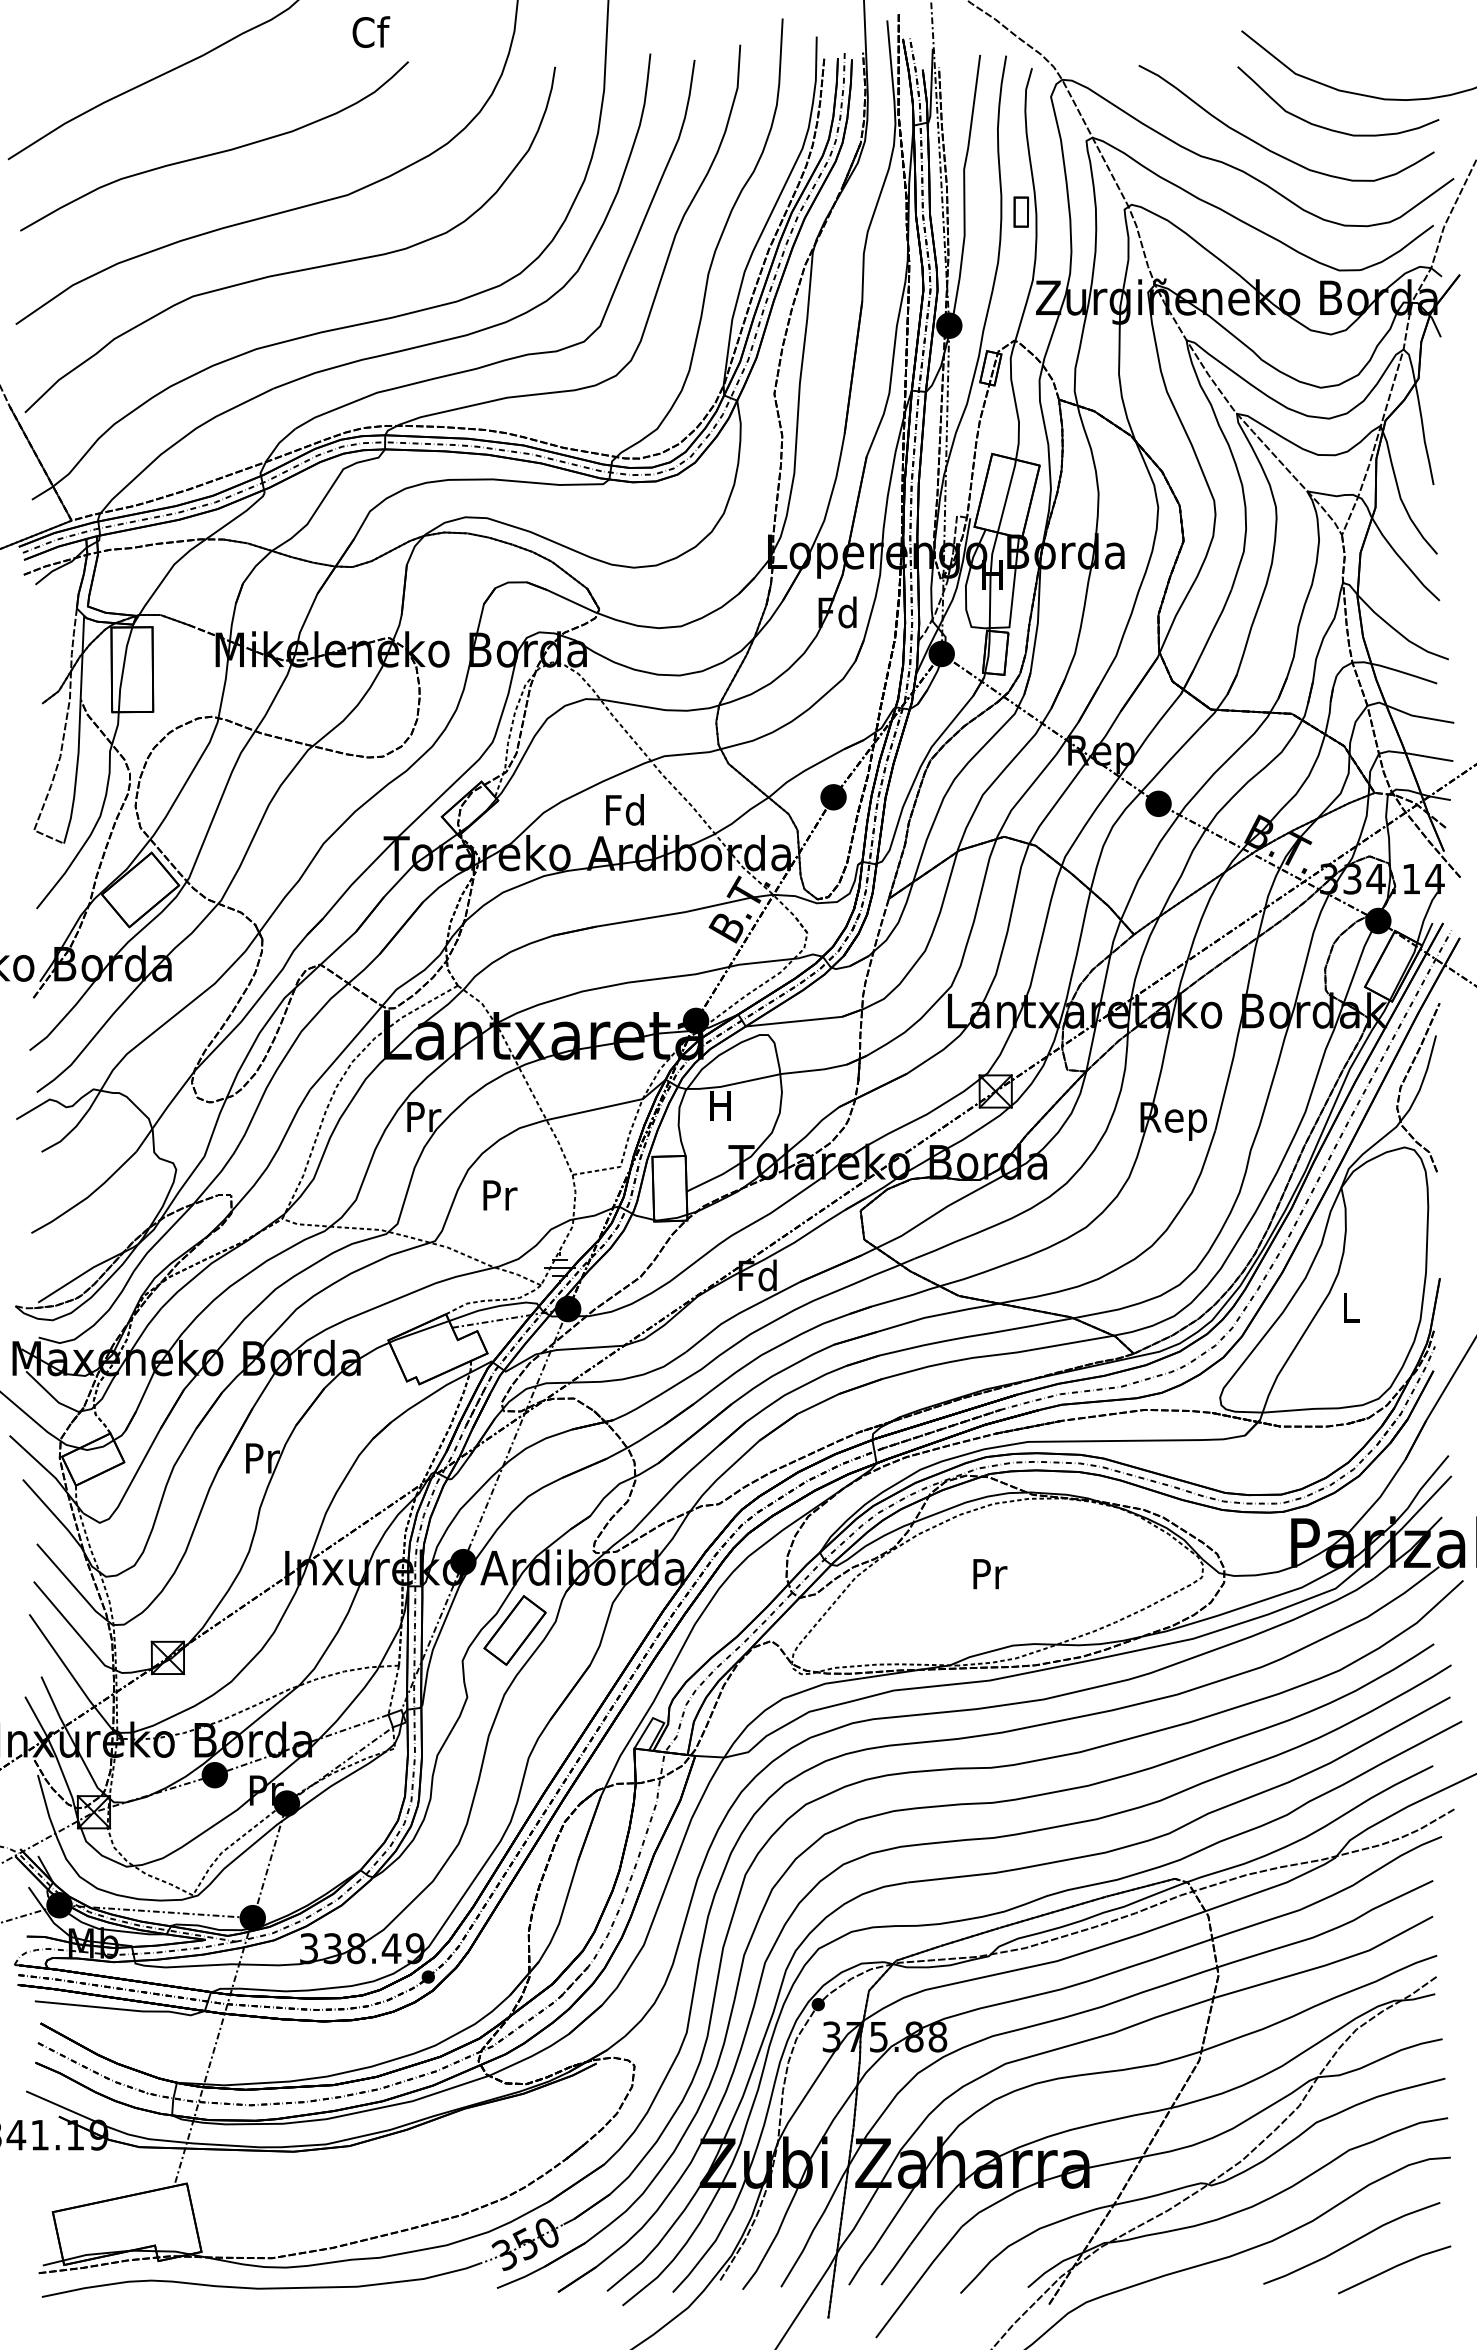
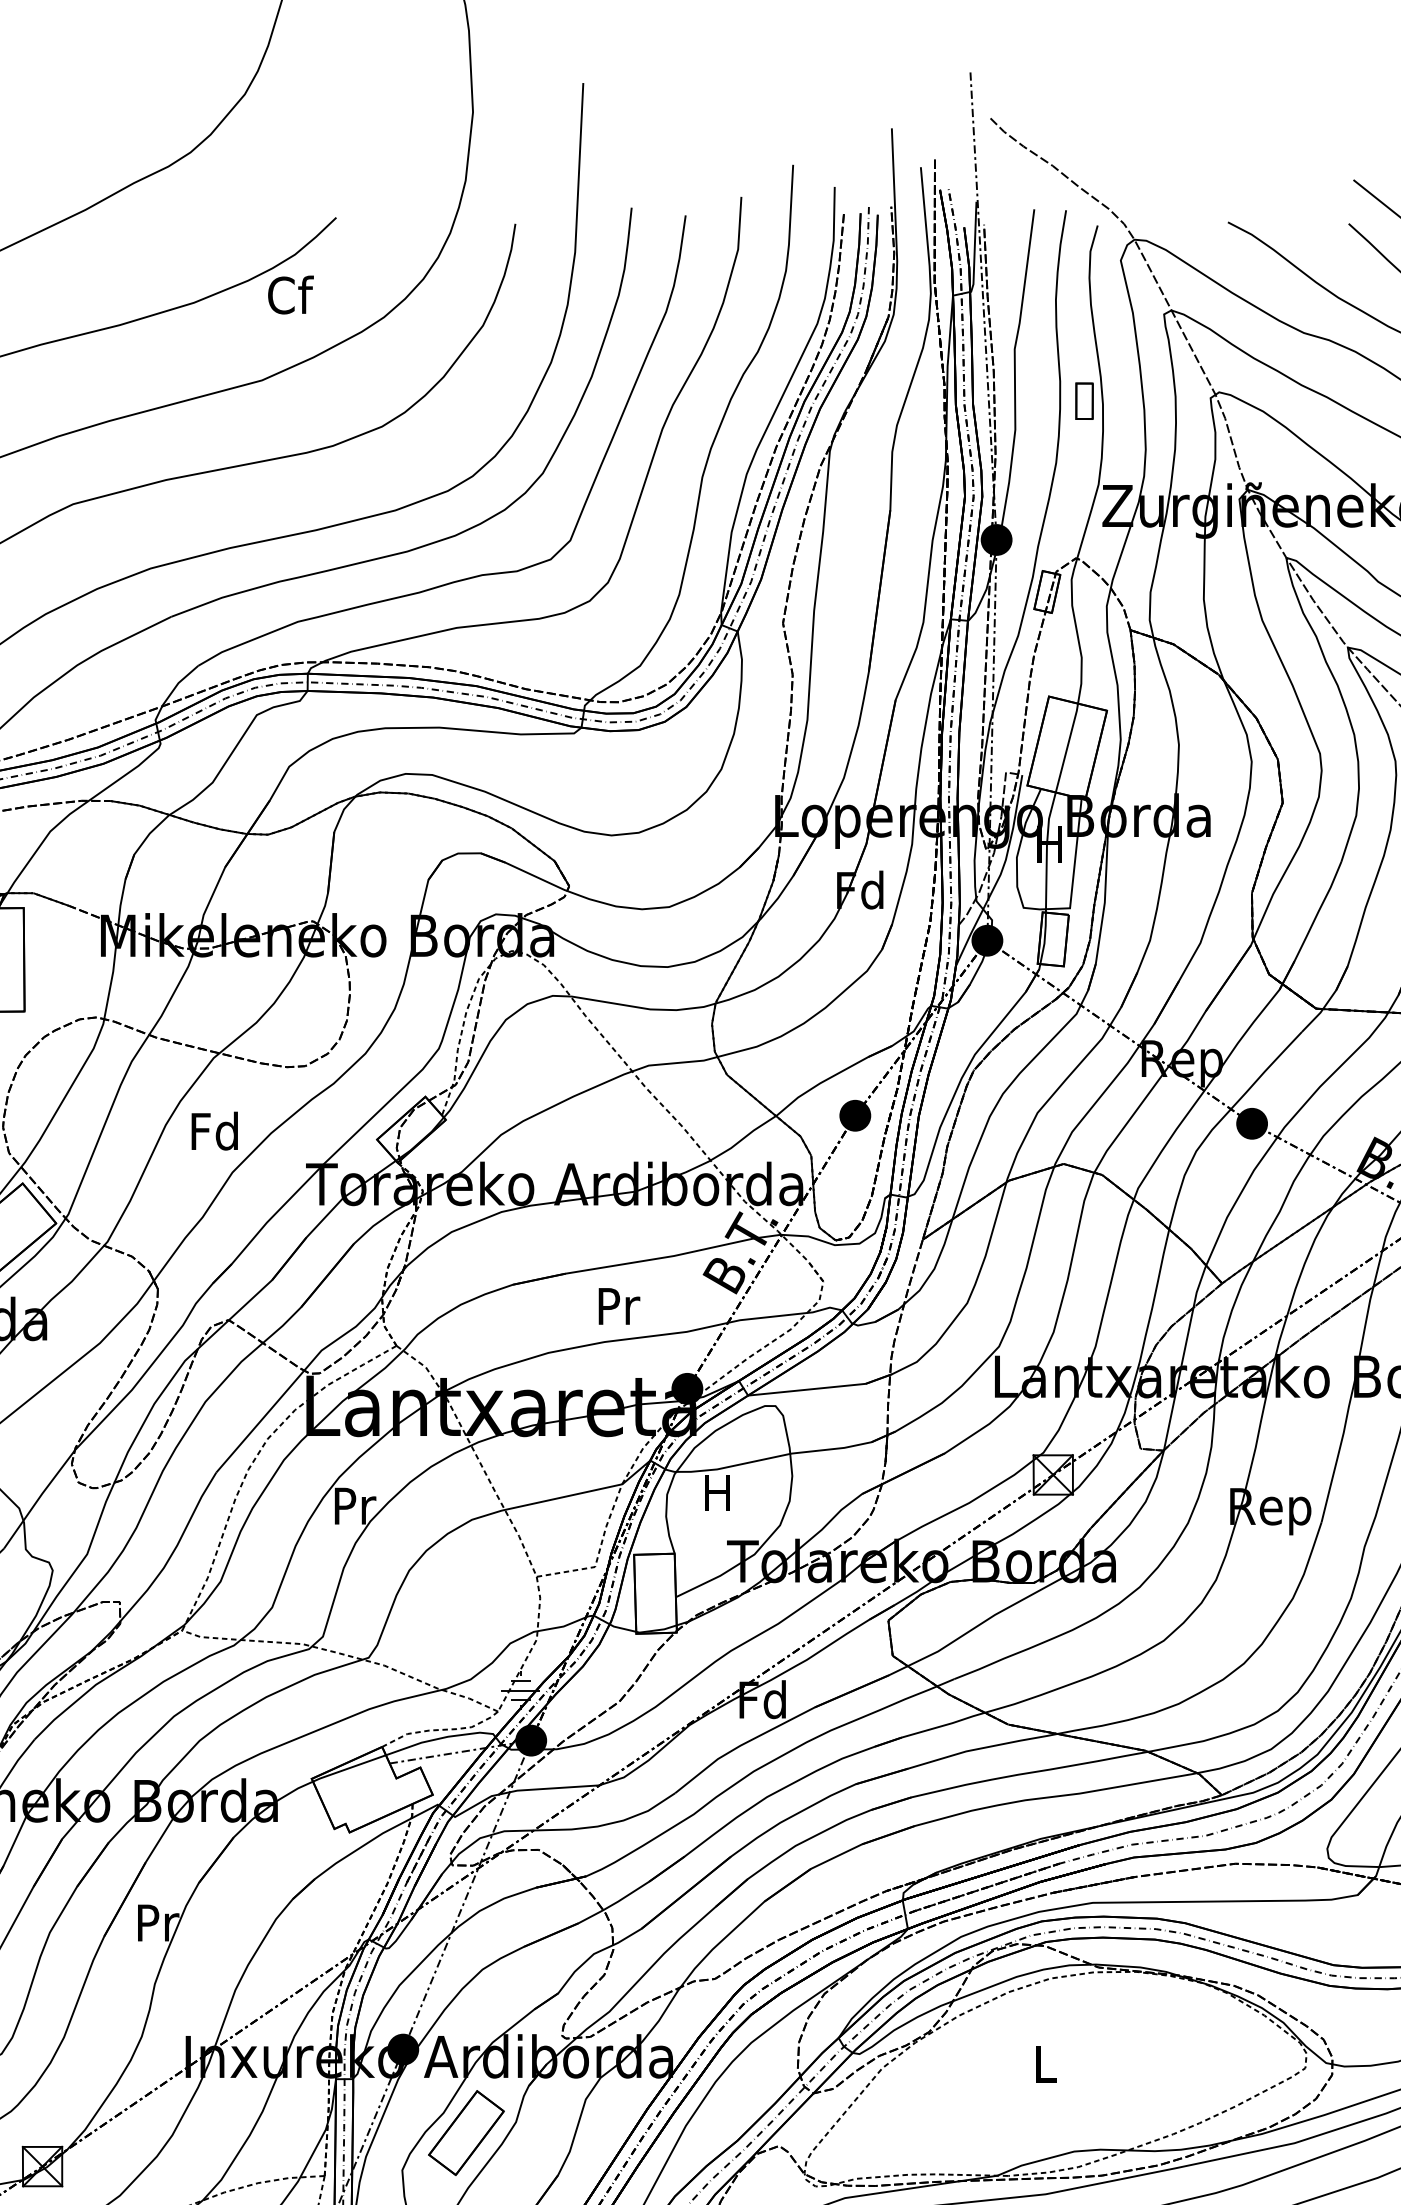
text: (371, 31) -> (291, 294), moved
text: (624, 809) -> (214, 1130), moved
text: (500, 1195) -> (619, 1306), moved
text: (990, 1574) -> (1046, 2064), Pr -> L

